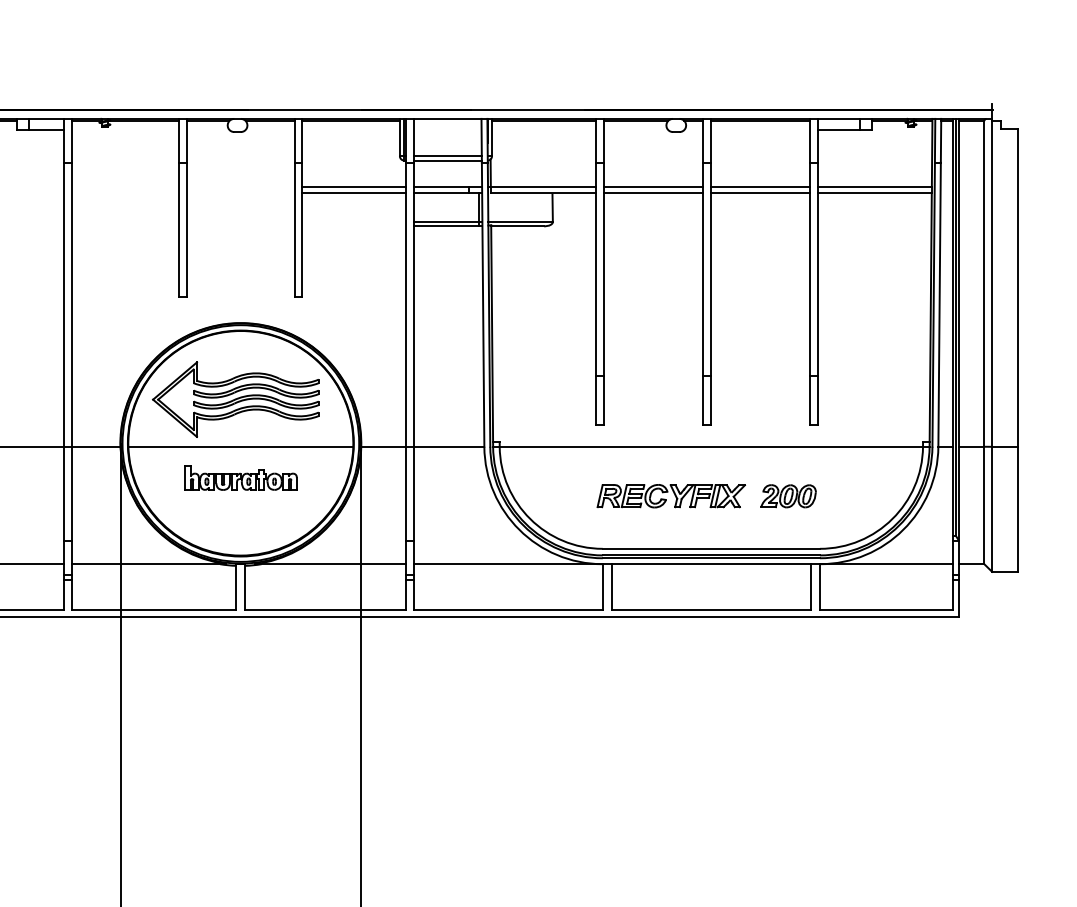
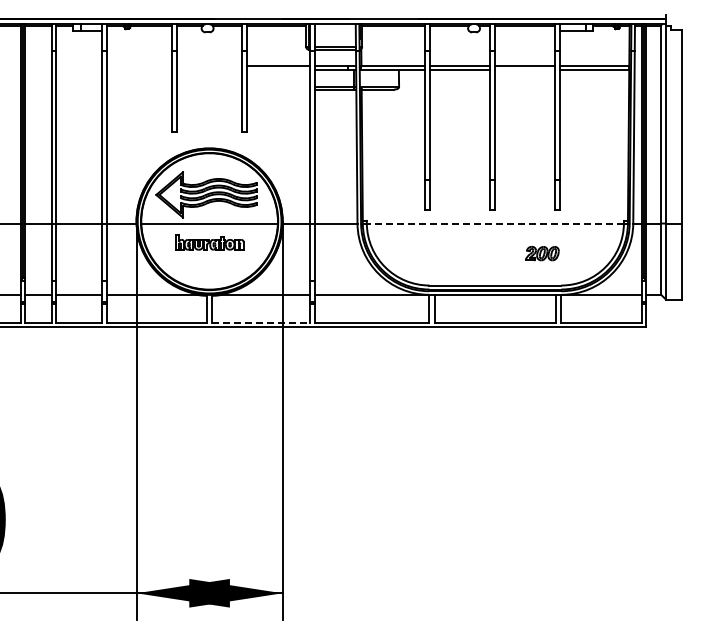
line: (352, 193) -> (277, 69), removed
line: (760, 193) -> (525, 69), removed
line: (711, 446) -> (495, 223), solid -> dashed
part: (670, 496) -> (470, 253), removed
line: (326, 609) -> (261, 322), solid -> dashed

